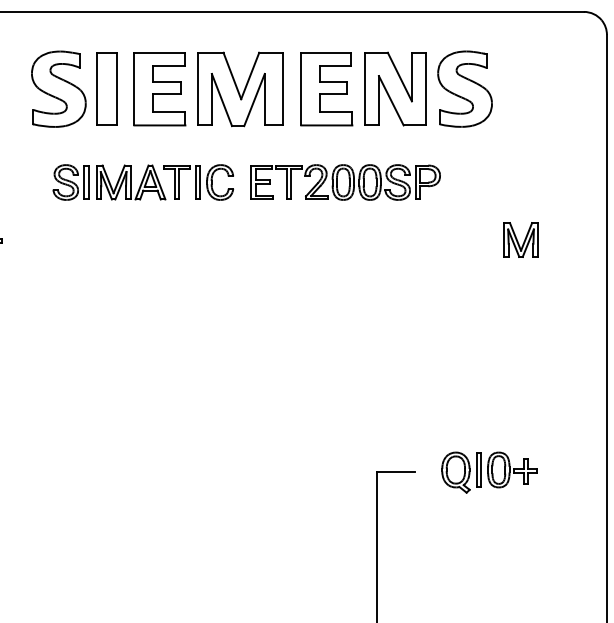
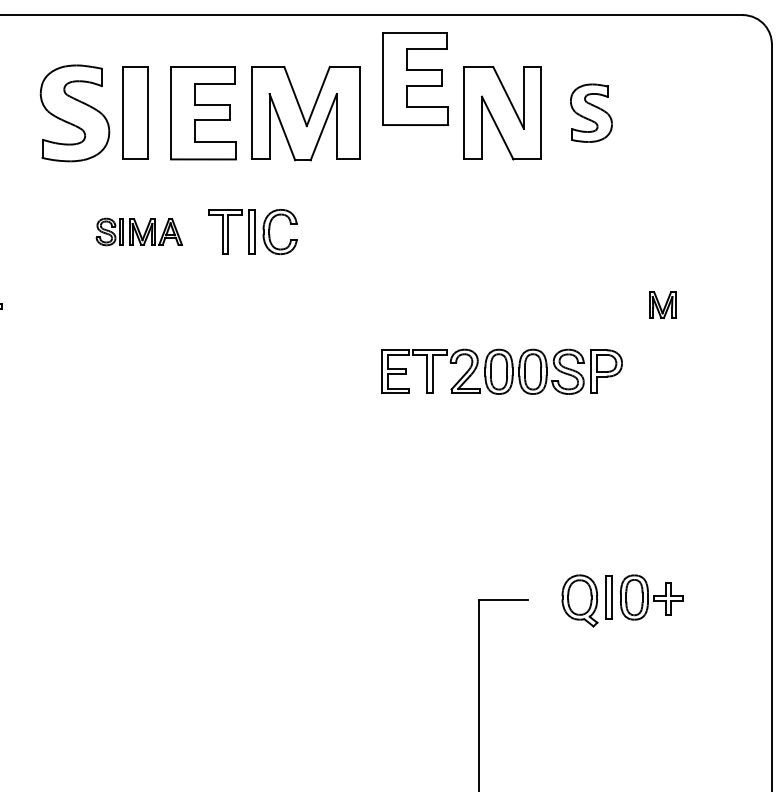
part: (464, 88) -> (590, 112), size x0.6
part: (326, 89) -> (415, 79), moved
part: (109, 182) -> (139, 231), size x0.6
part: (345, 182) -> (501, 371), moved
part: (520, 239) -> (661, 304), size x0.6

